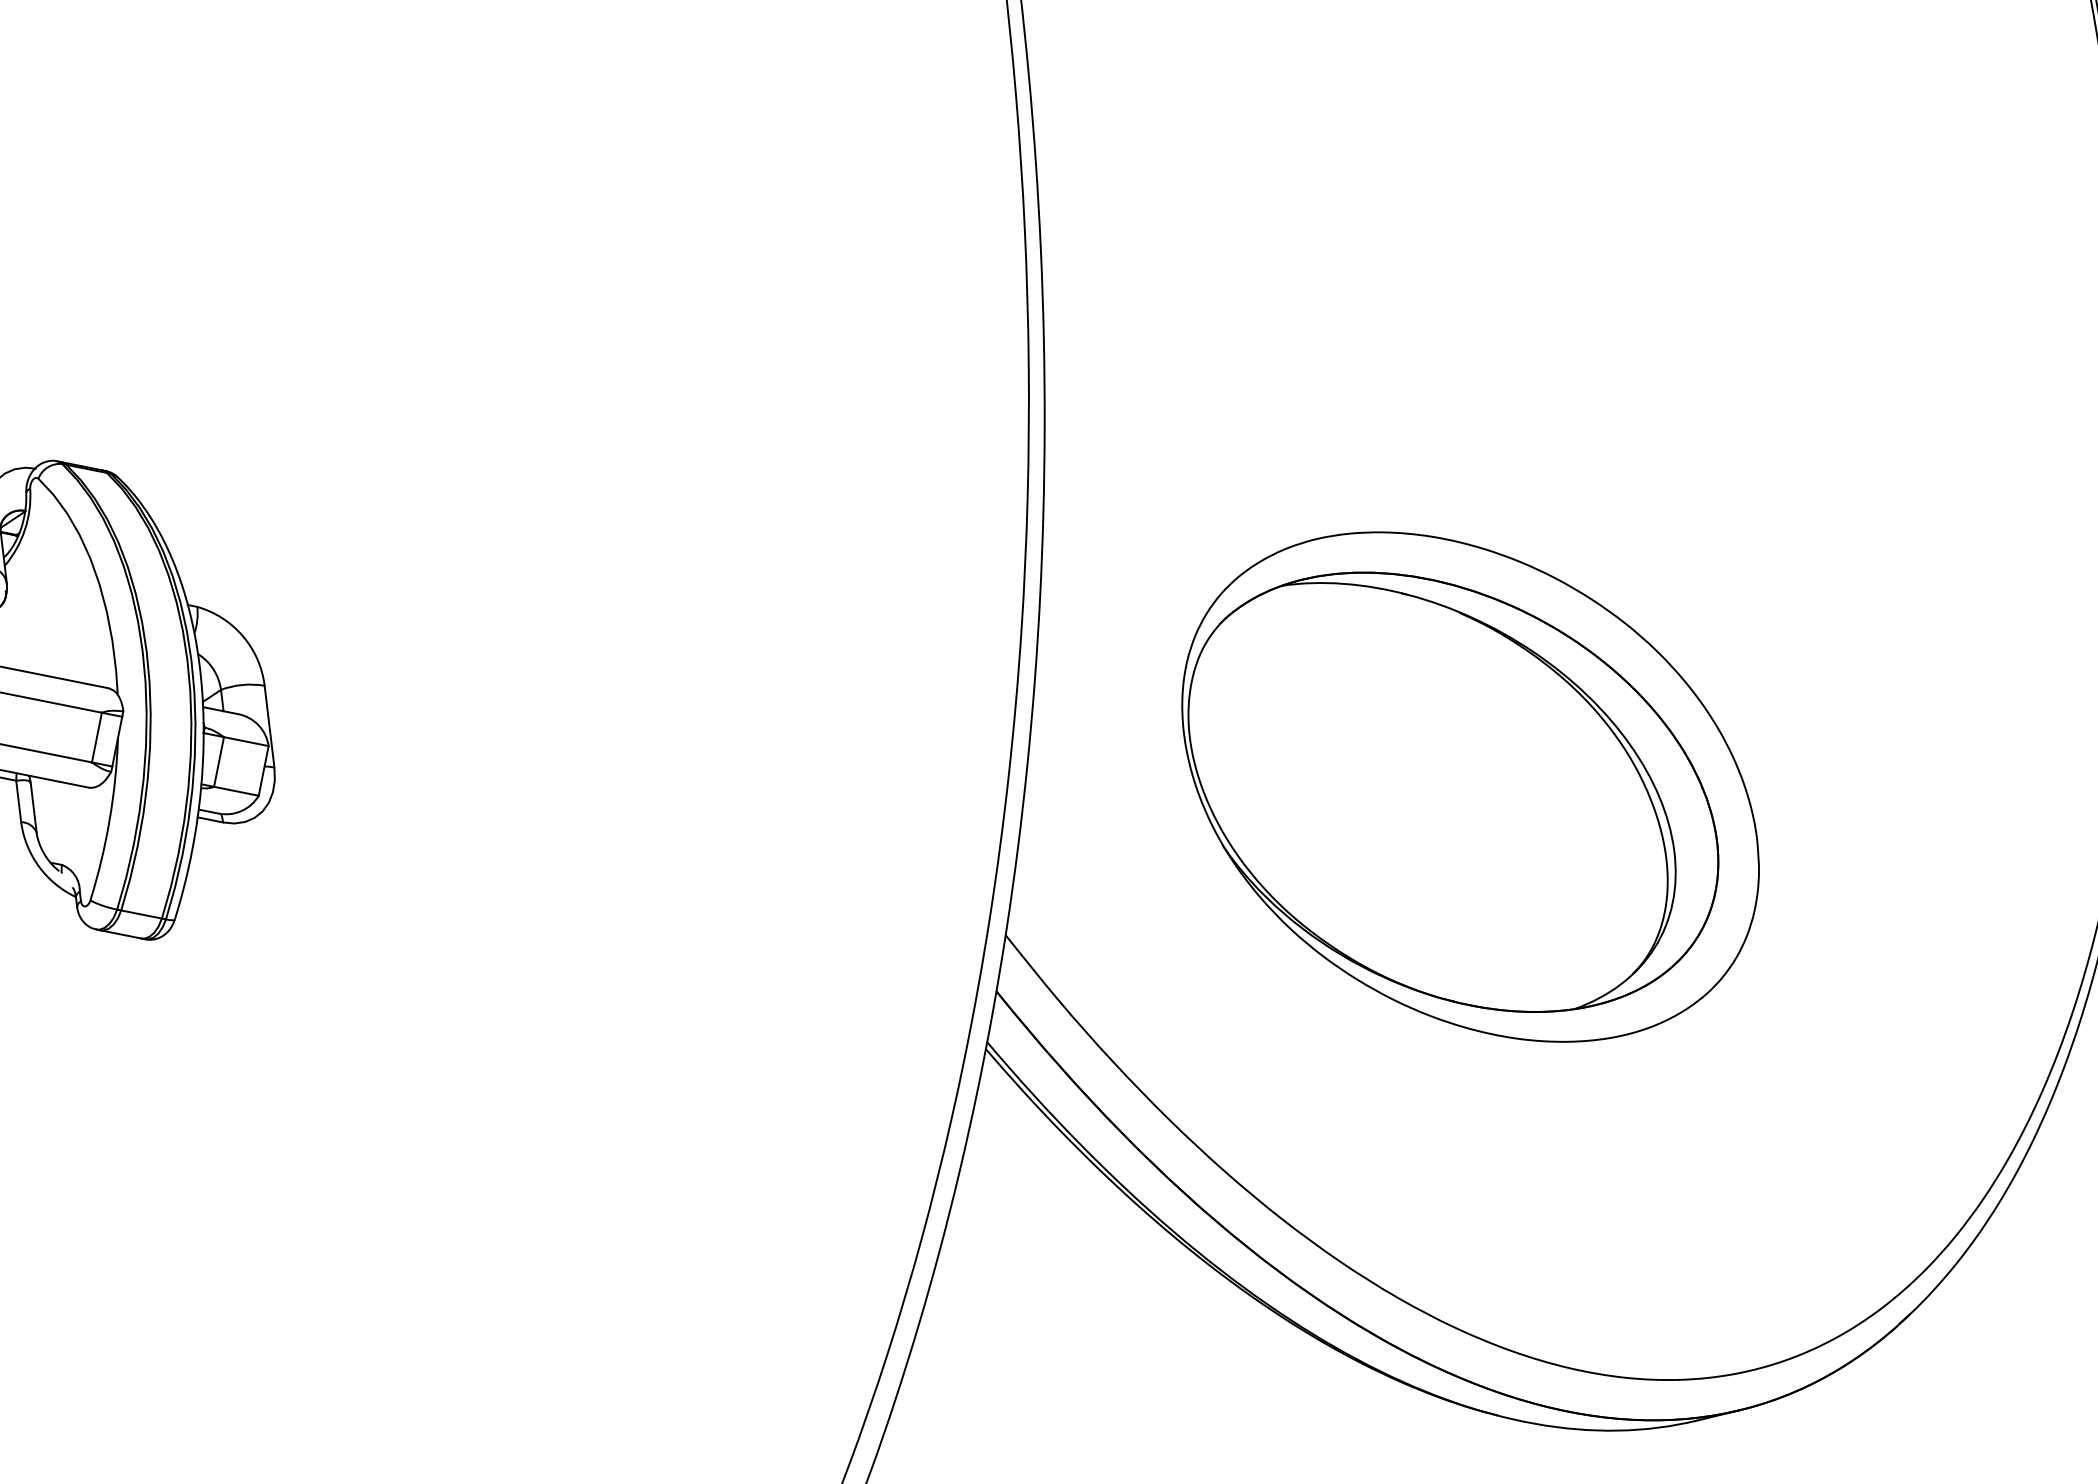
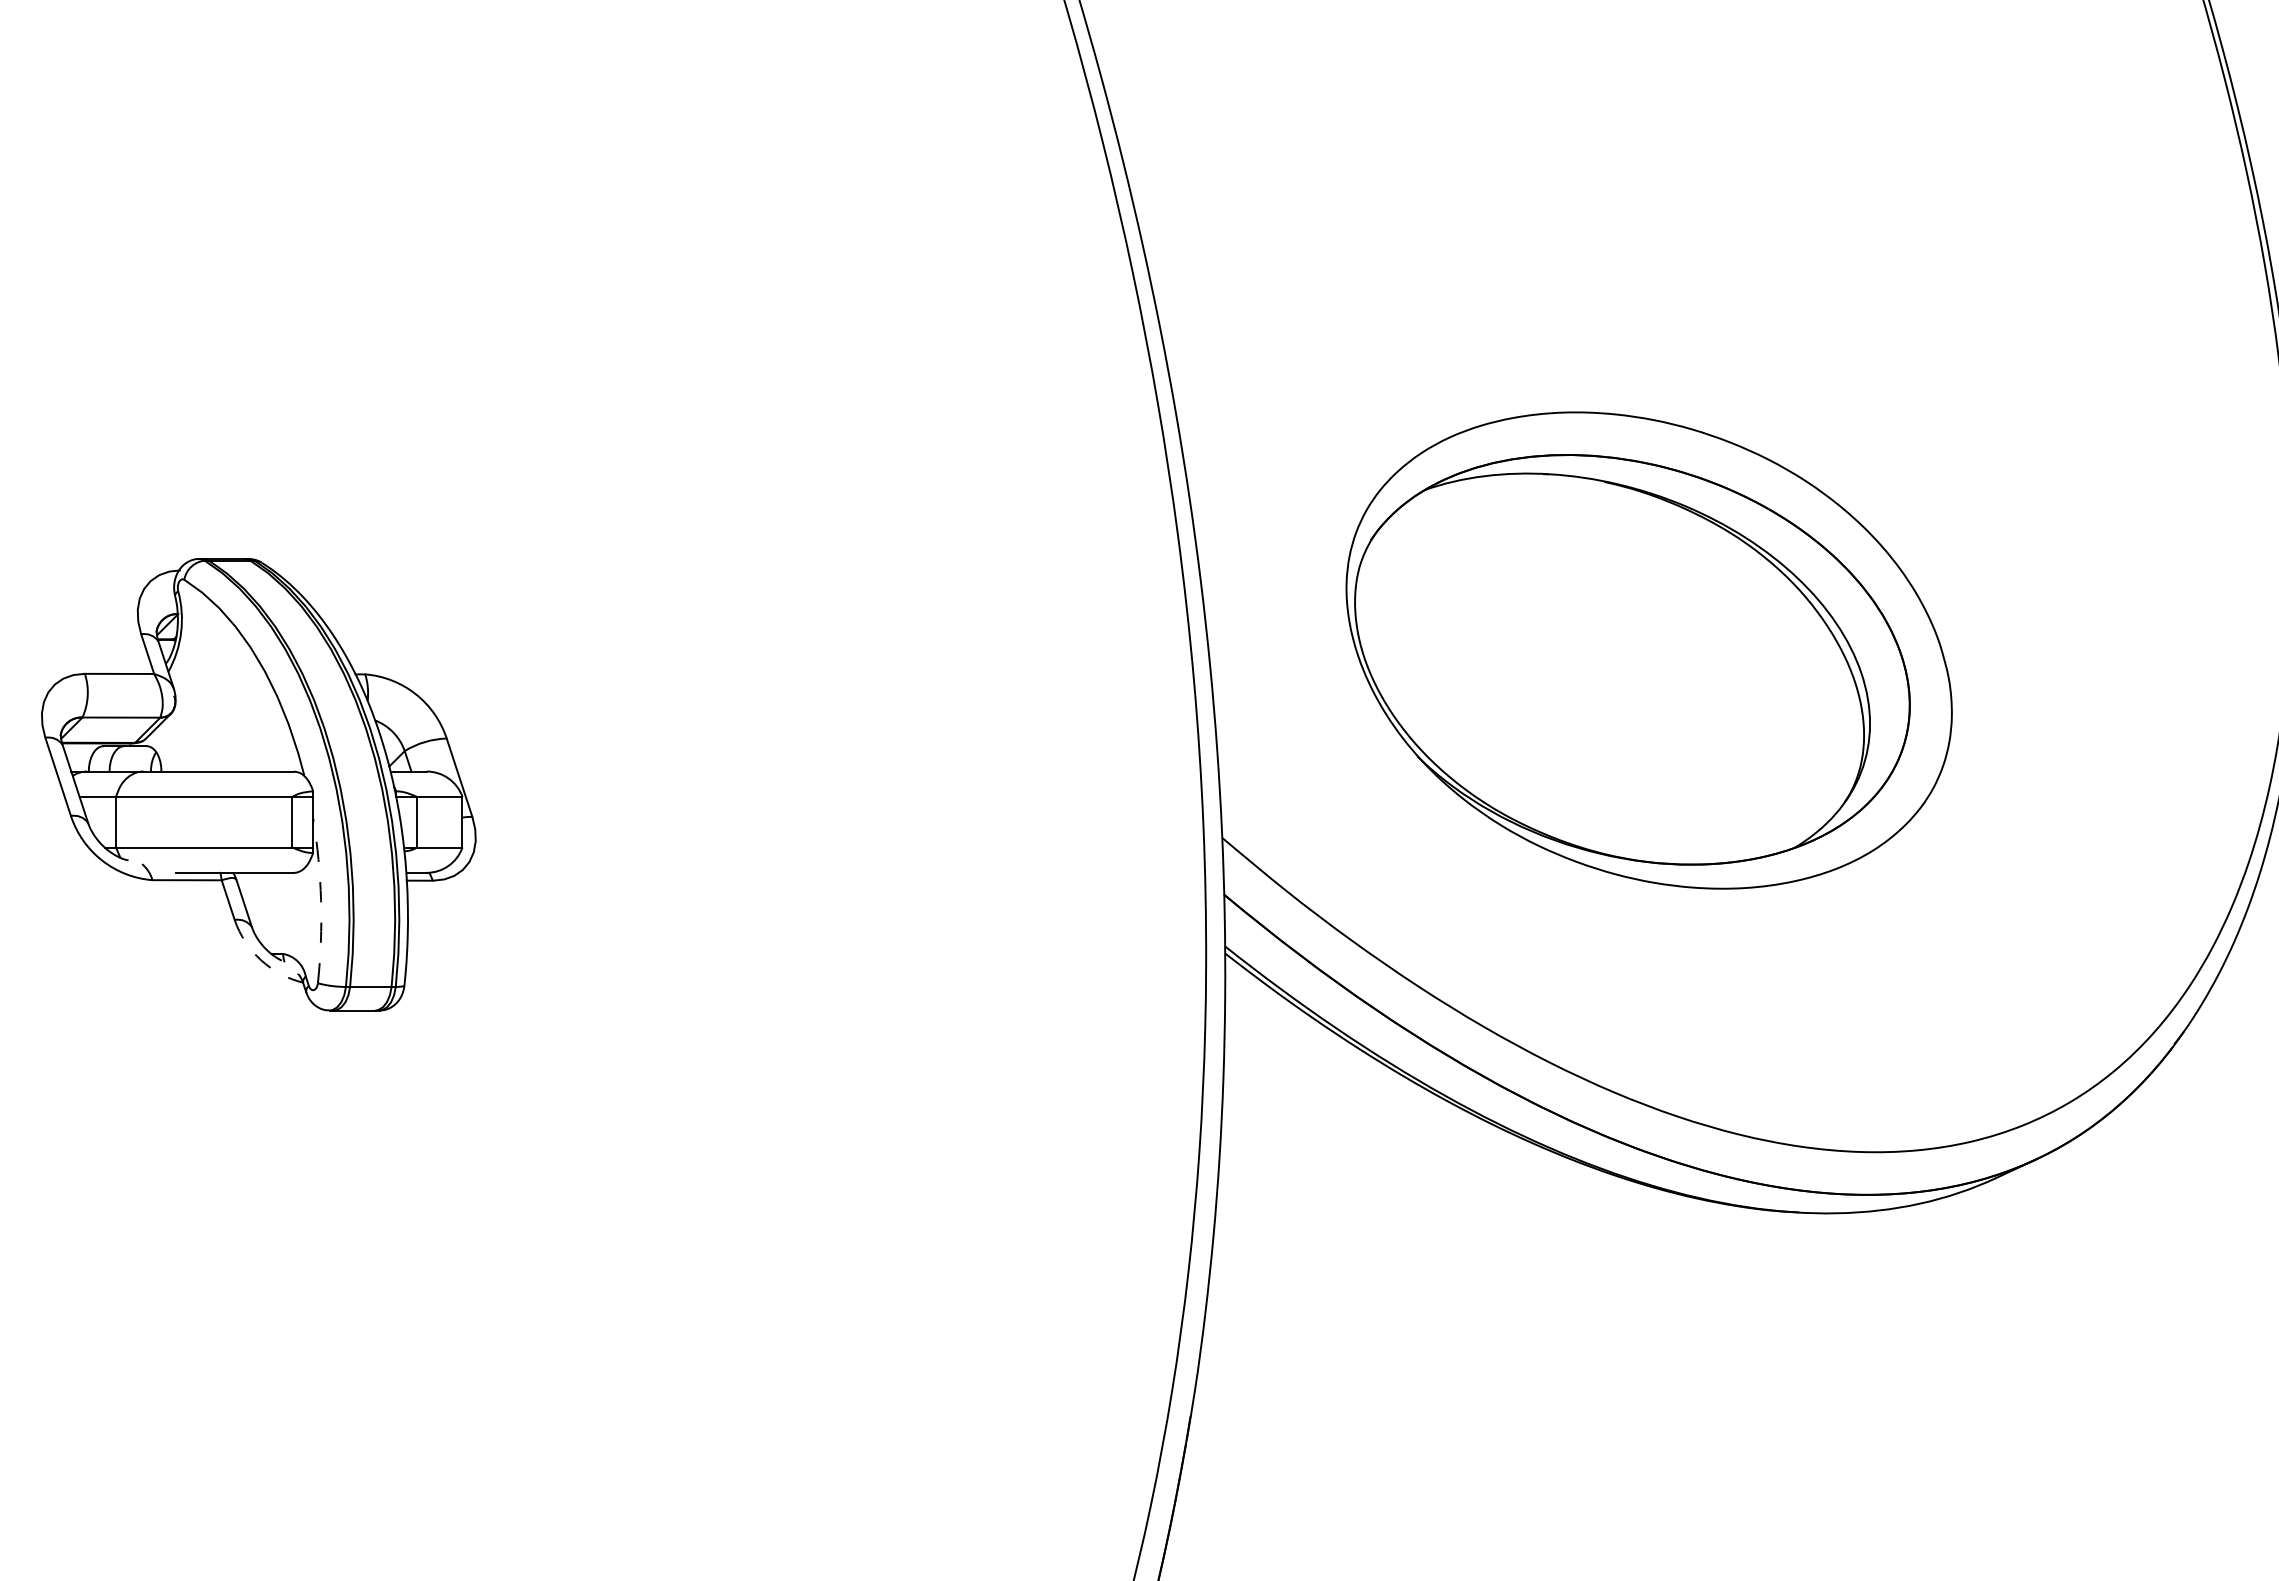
part: (1469, 786) -> (1648, 650), moved
arc: (110, 820) -> (321, 900), solid -> dashed
arc: (39, 867) -> (261, 960), solid -> dashed

